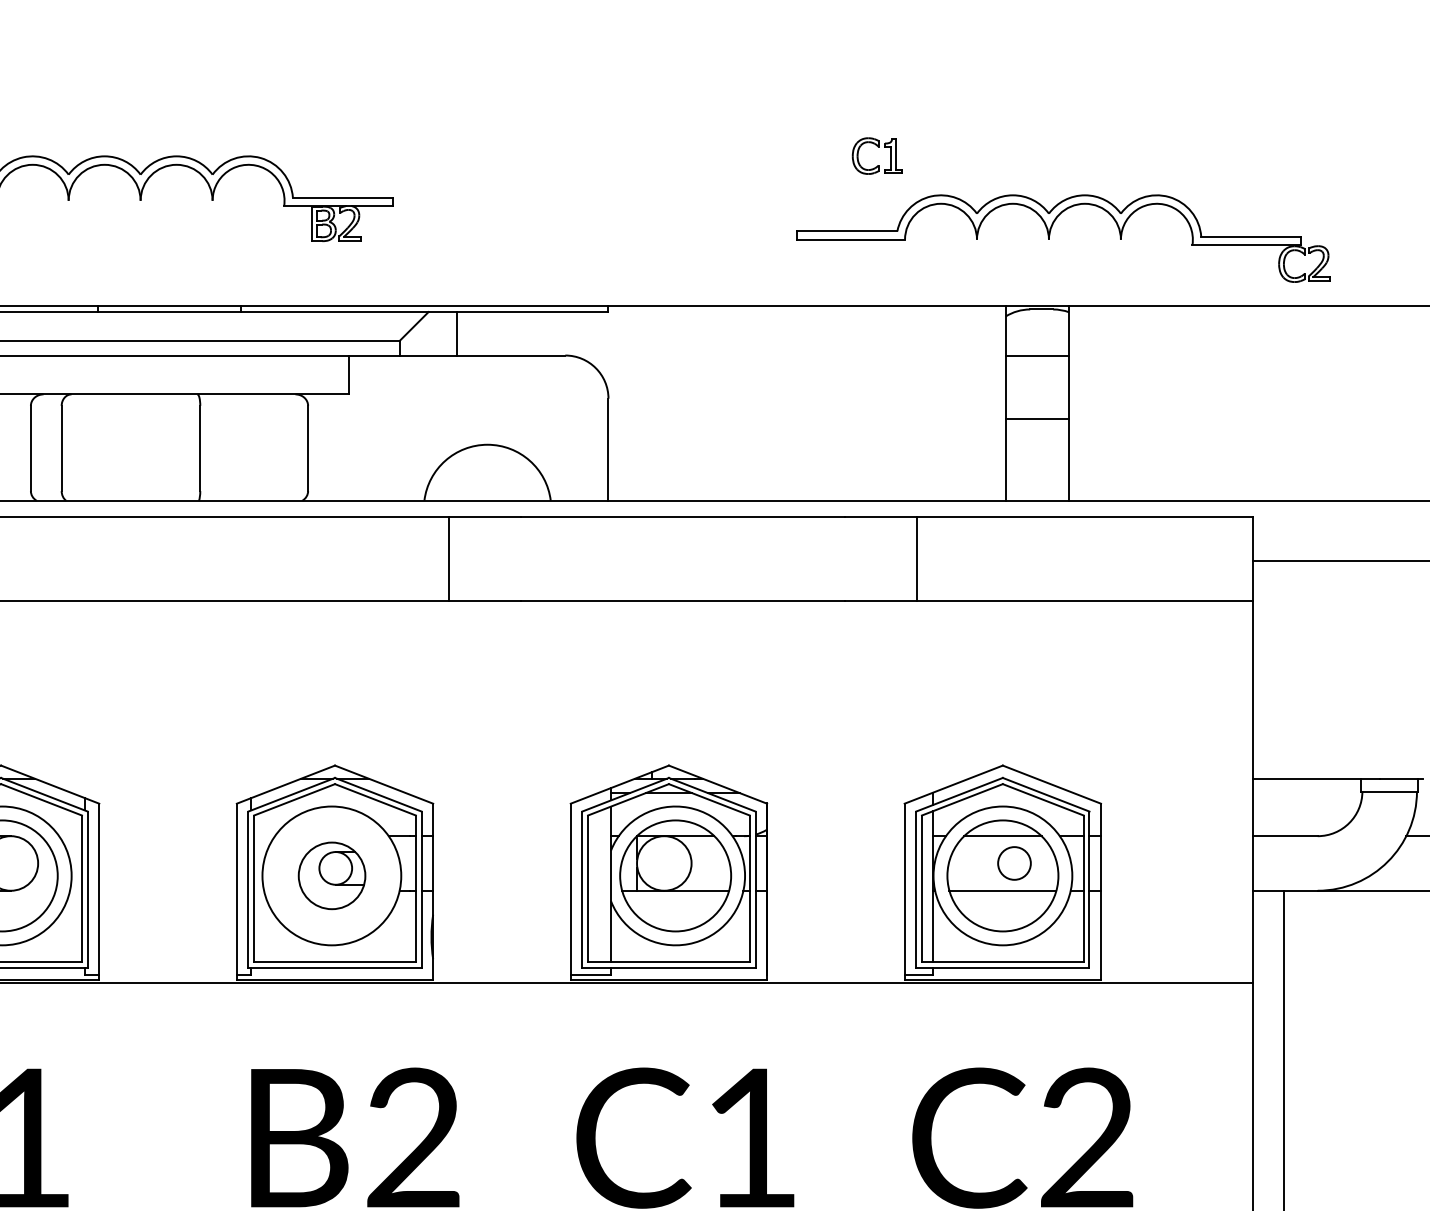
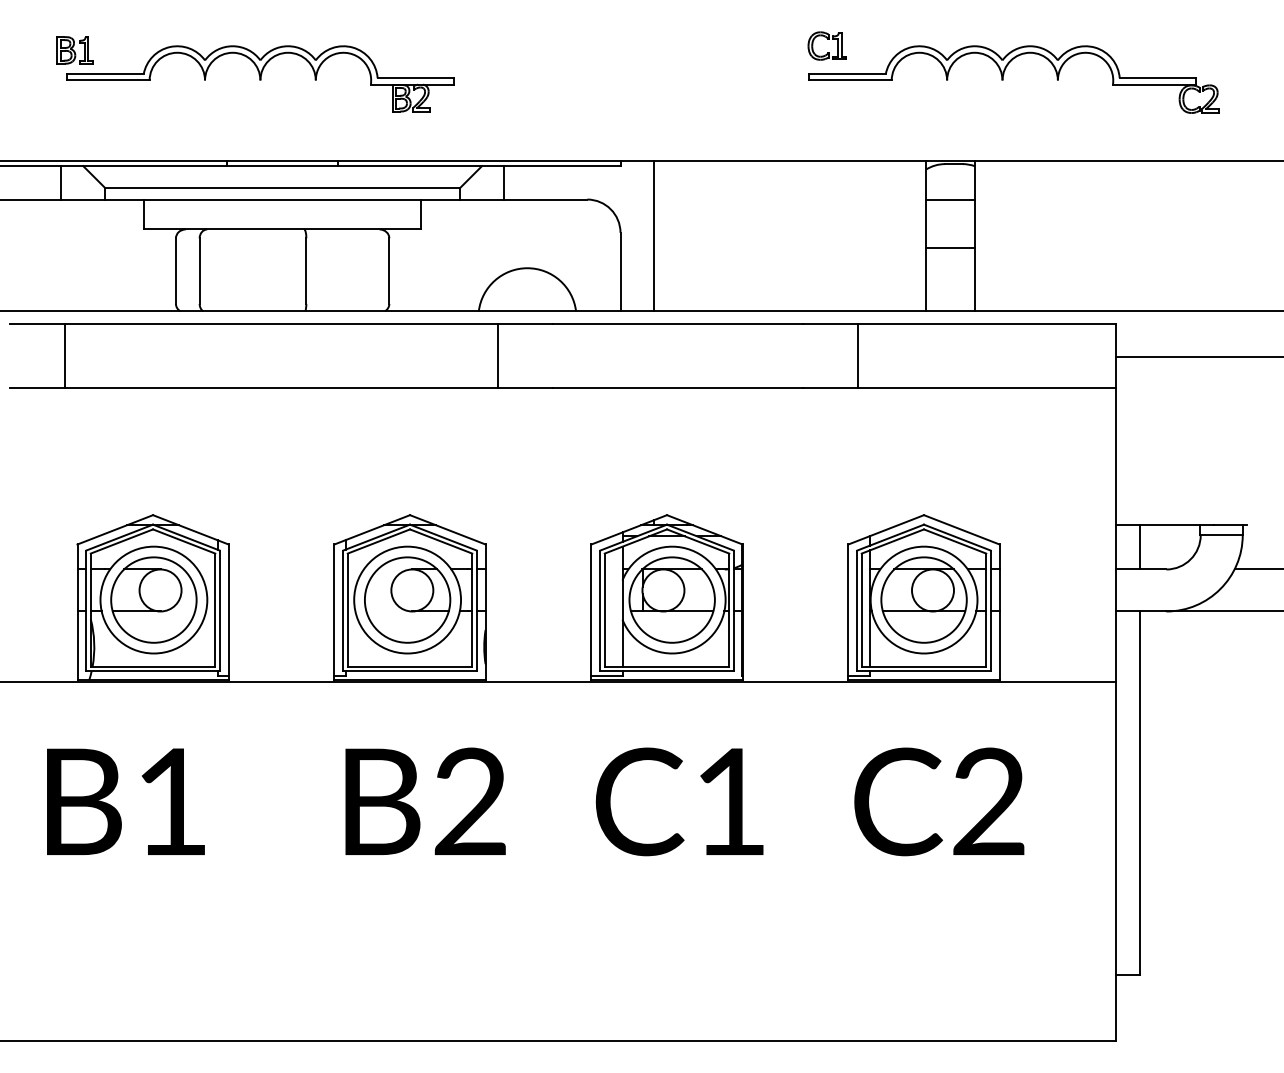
part: (1050, 238) -> (1003, 79), moved
line: (651, 403) -> (653, 236), added
line: (1284, 807) -> (1140, 547), added
circle: (1013, 863) -> (932, 590), size x1.67
part: (331, 875) -> (407, 599), size x1.67

